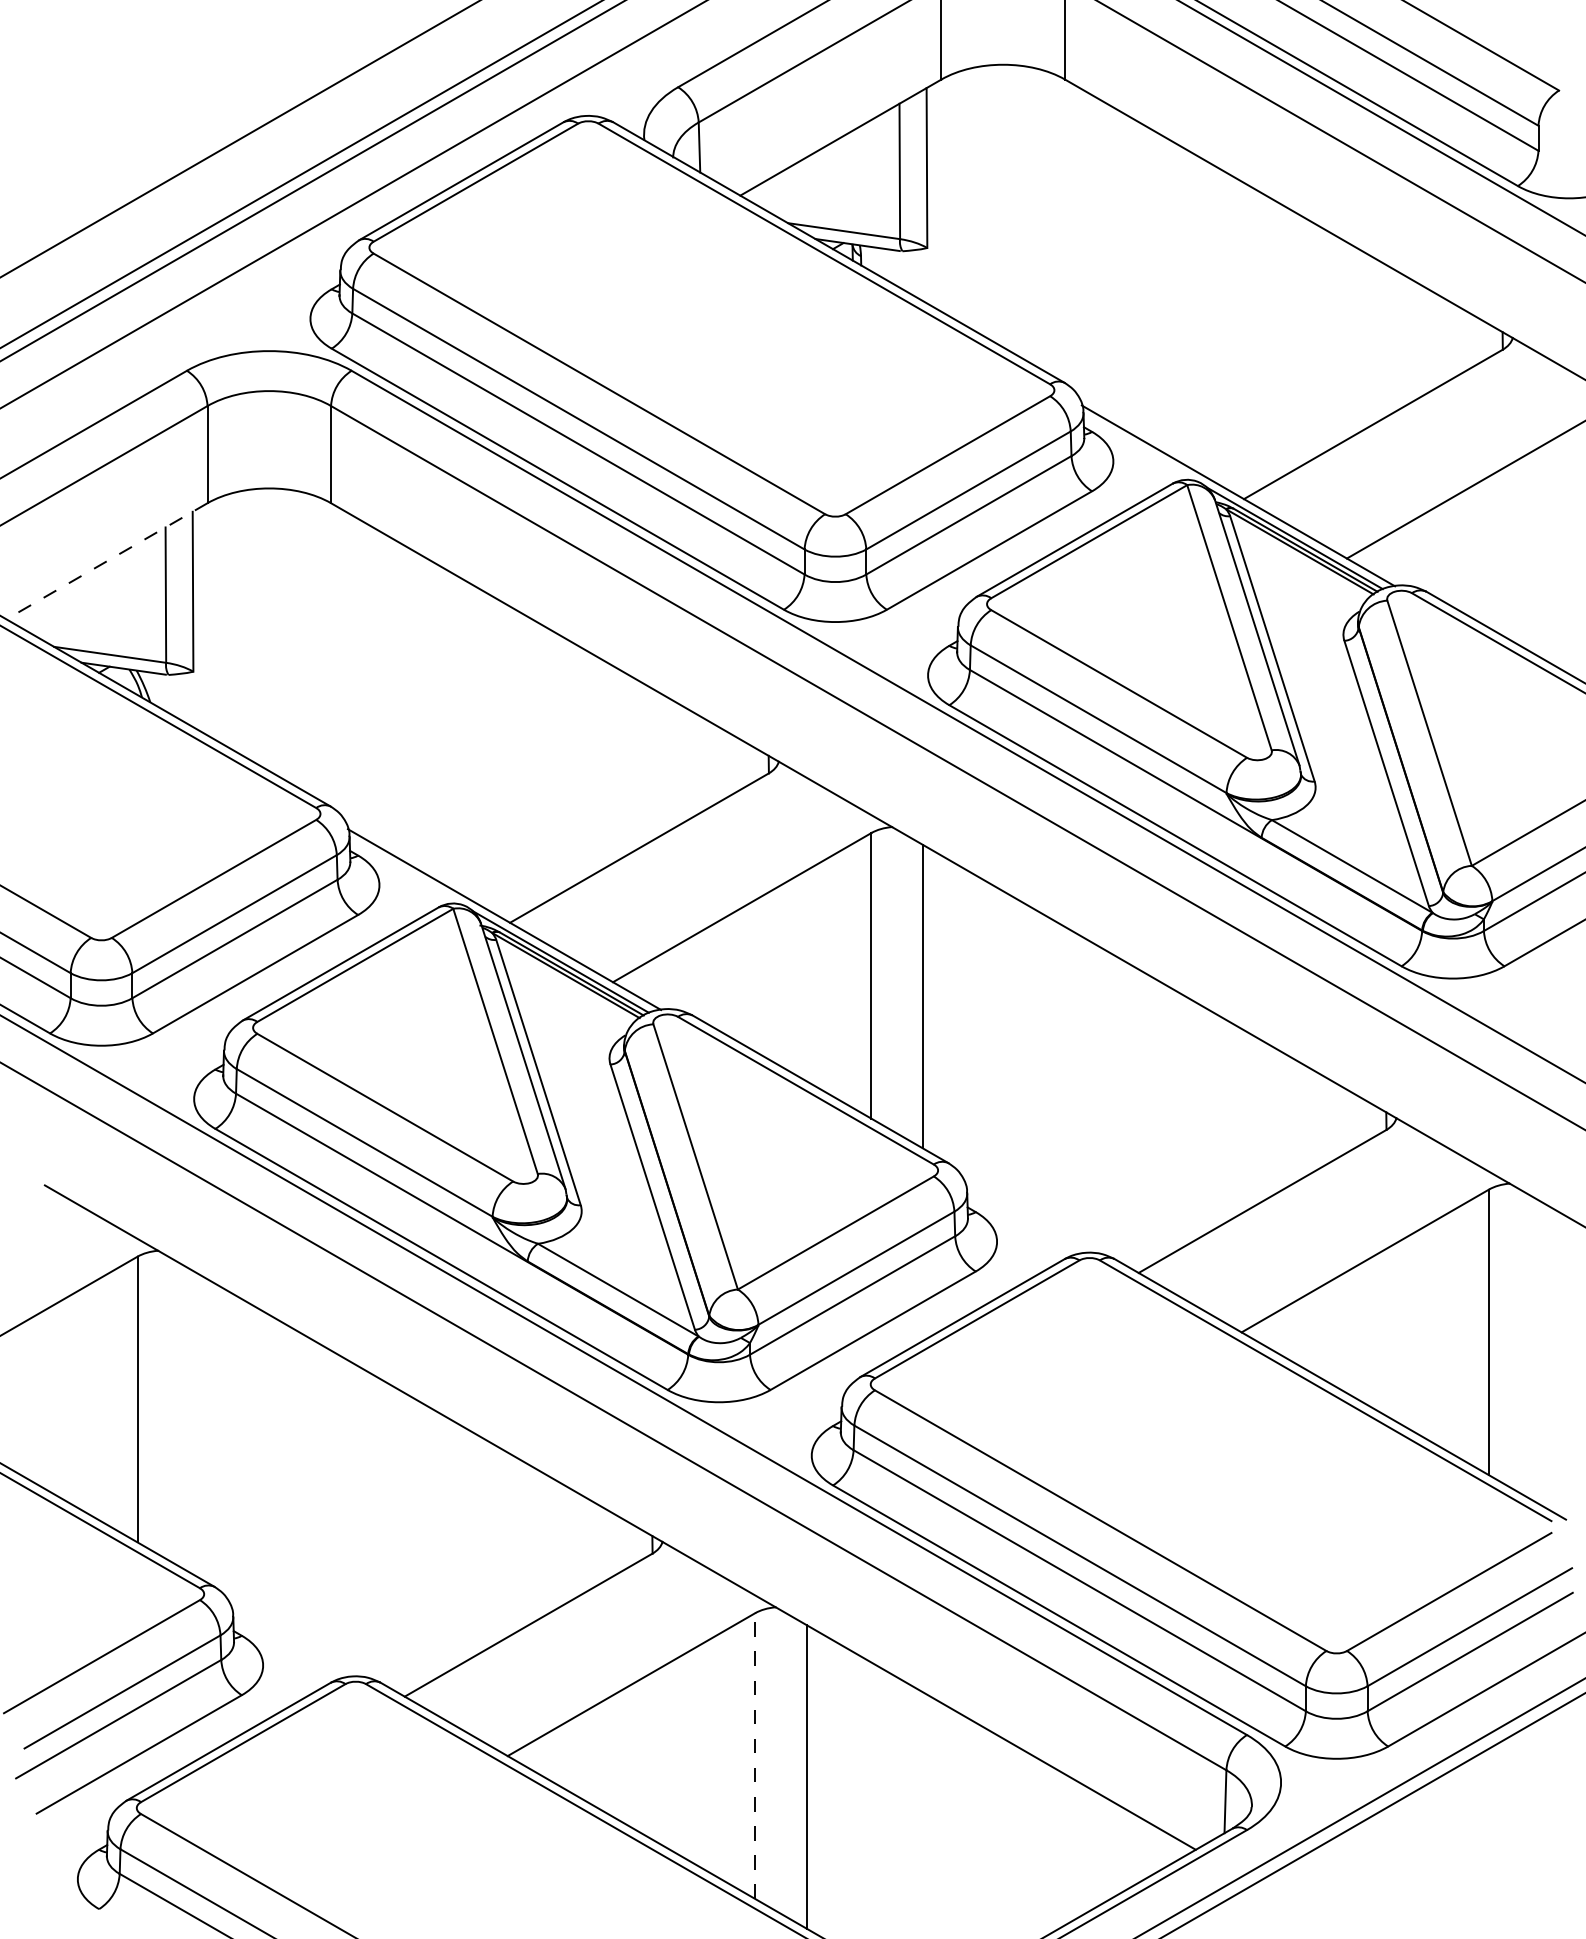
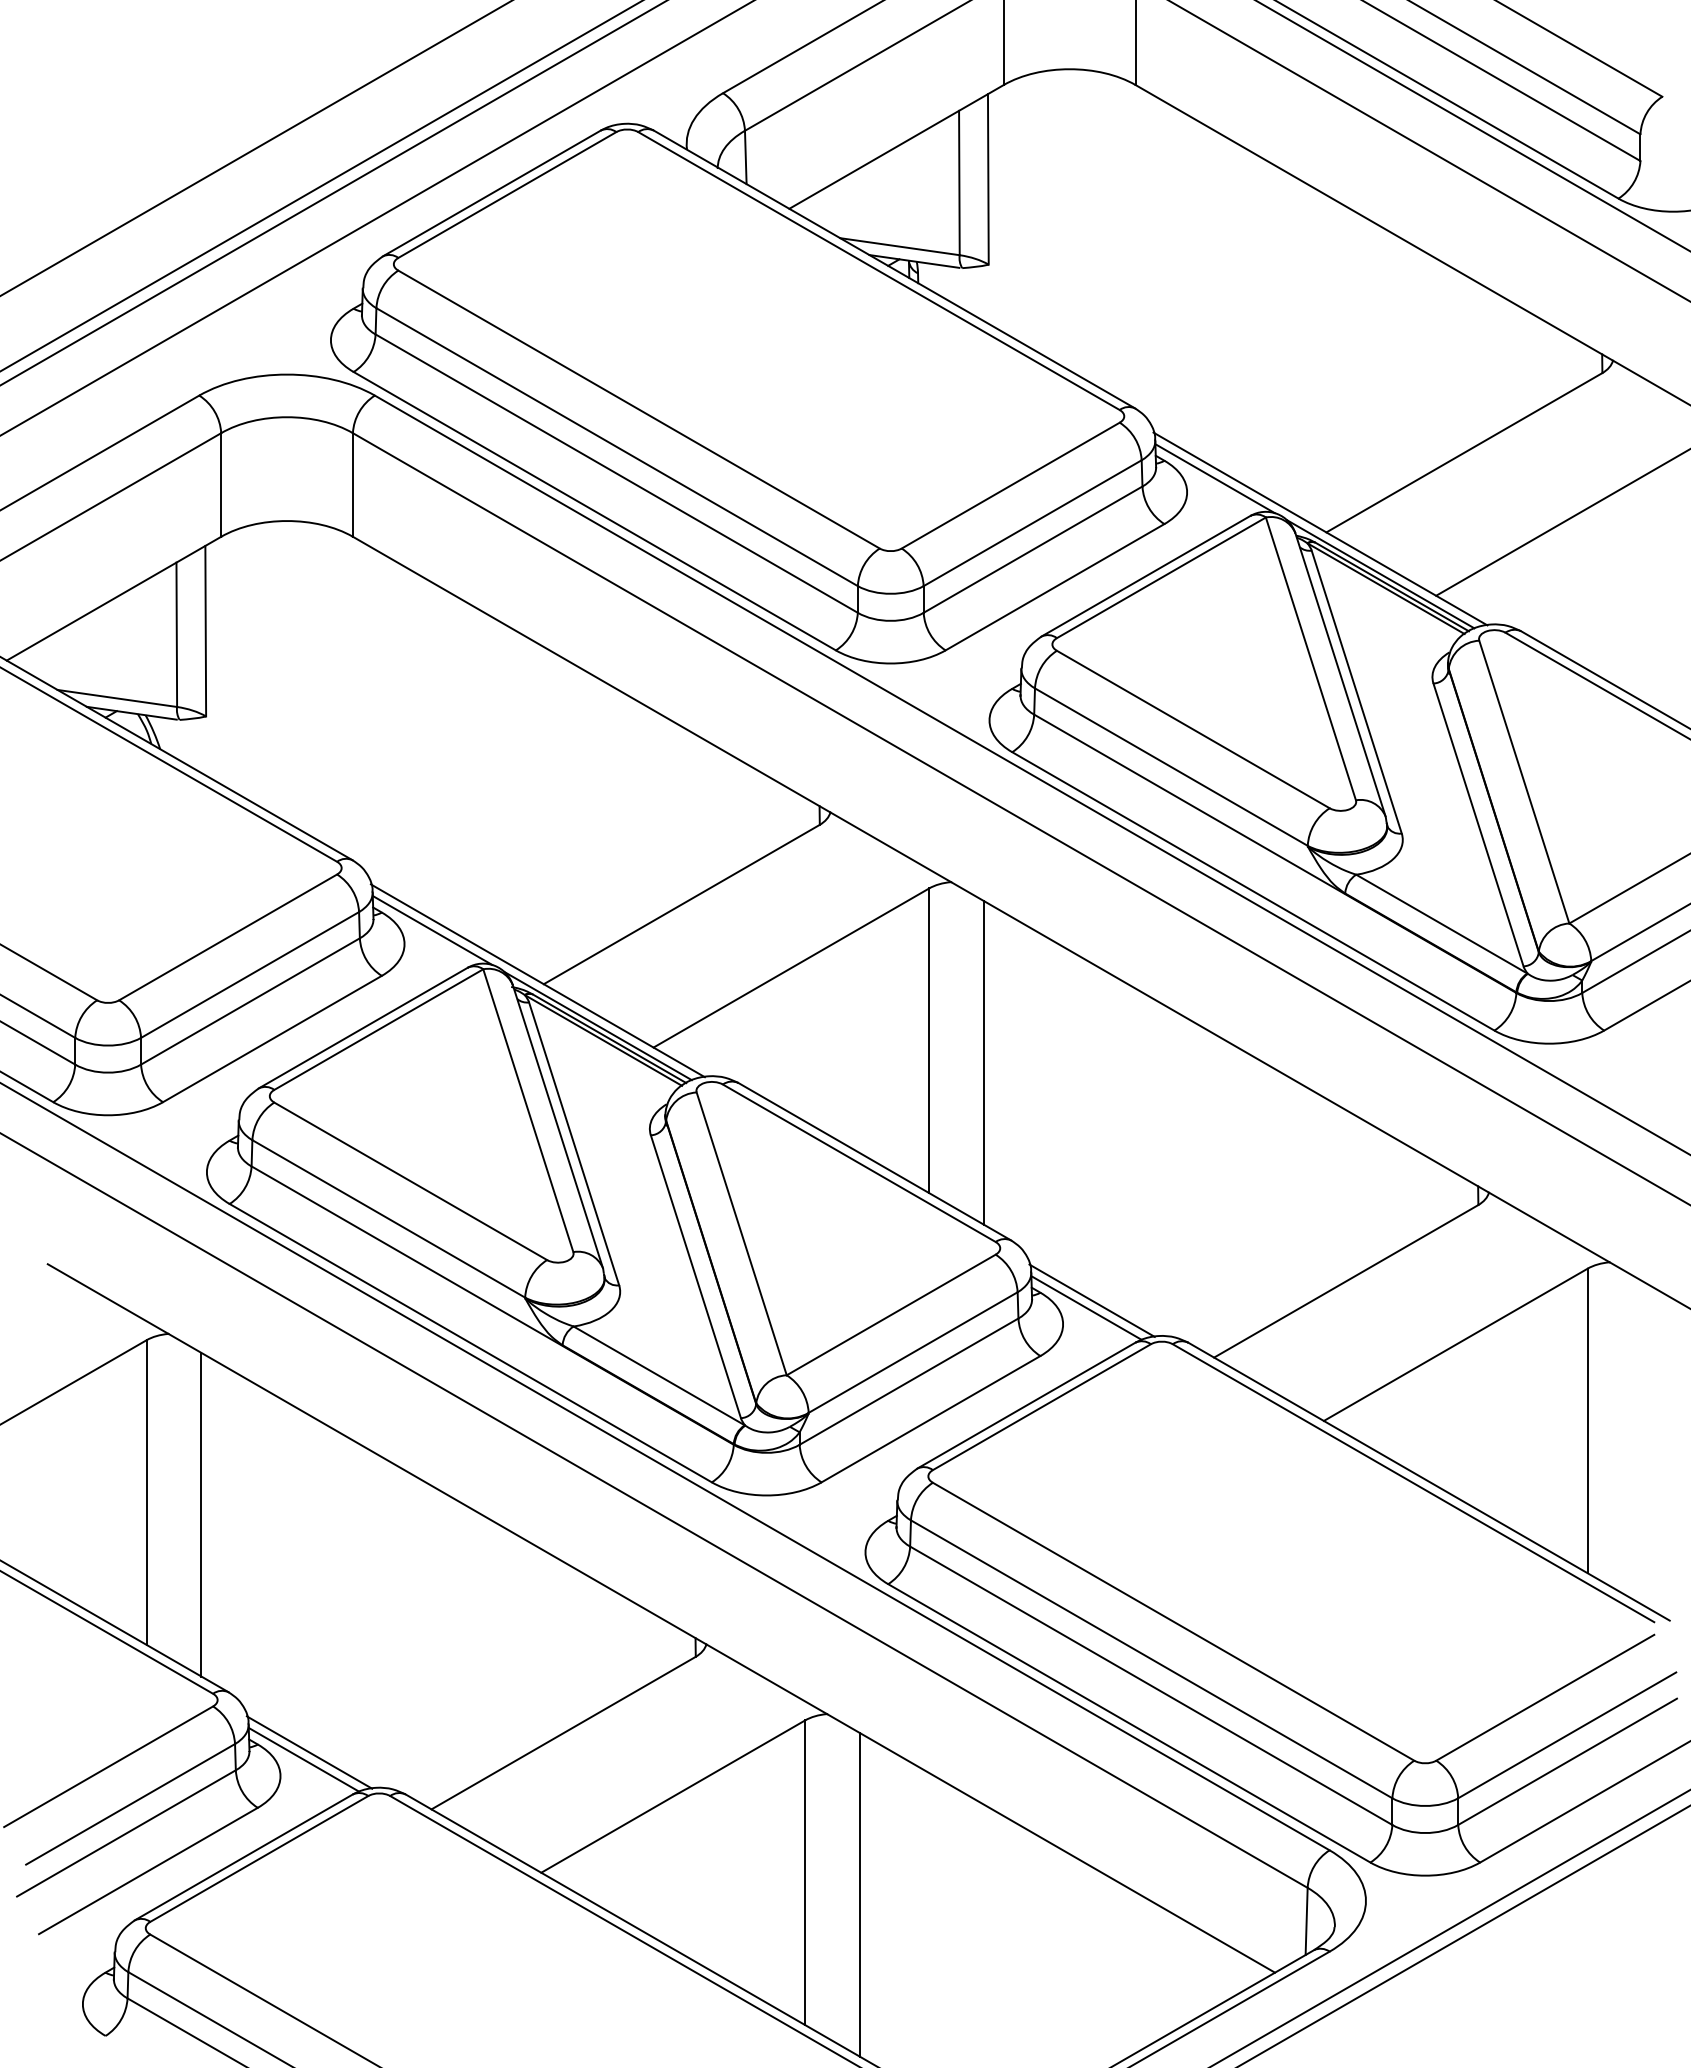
line: (1139, 448) -> (1214, 478), added
line: (106, 561) -> (113, 598), dashed -> solid
line: (405, 871) -> (432, 929), added
line: (1023, 1219) -> (1091, 1300), added
line: (1019, 1225) -> (1086, 1307), added
line: (189, 1420) -> (201, 1514), added
line: (290, 1643) -> (309, 1752), added
line: (284, 1649) -> (303, 1759), added
line: (755, 1755) -> (805, 1872), dashed -> solid

